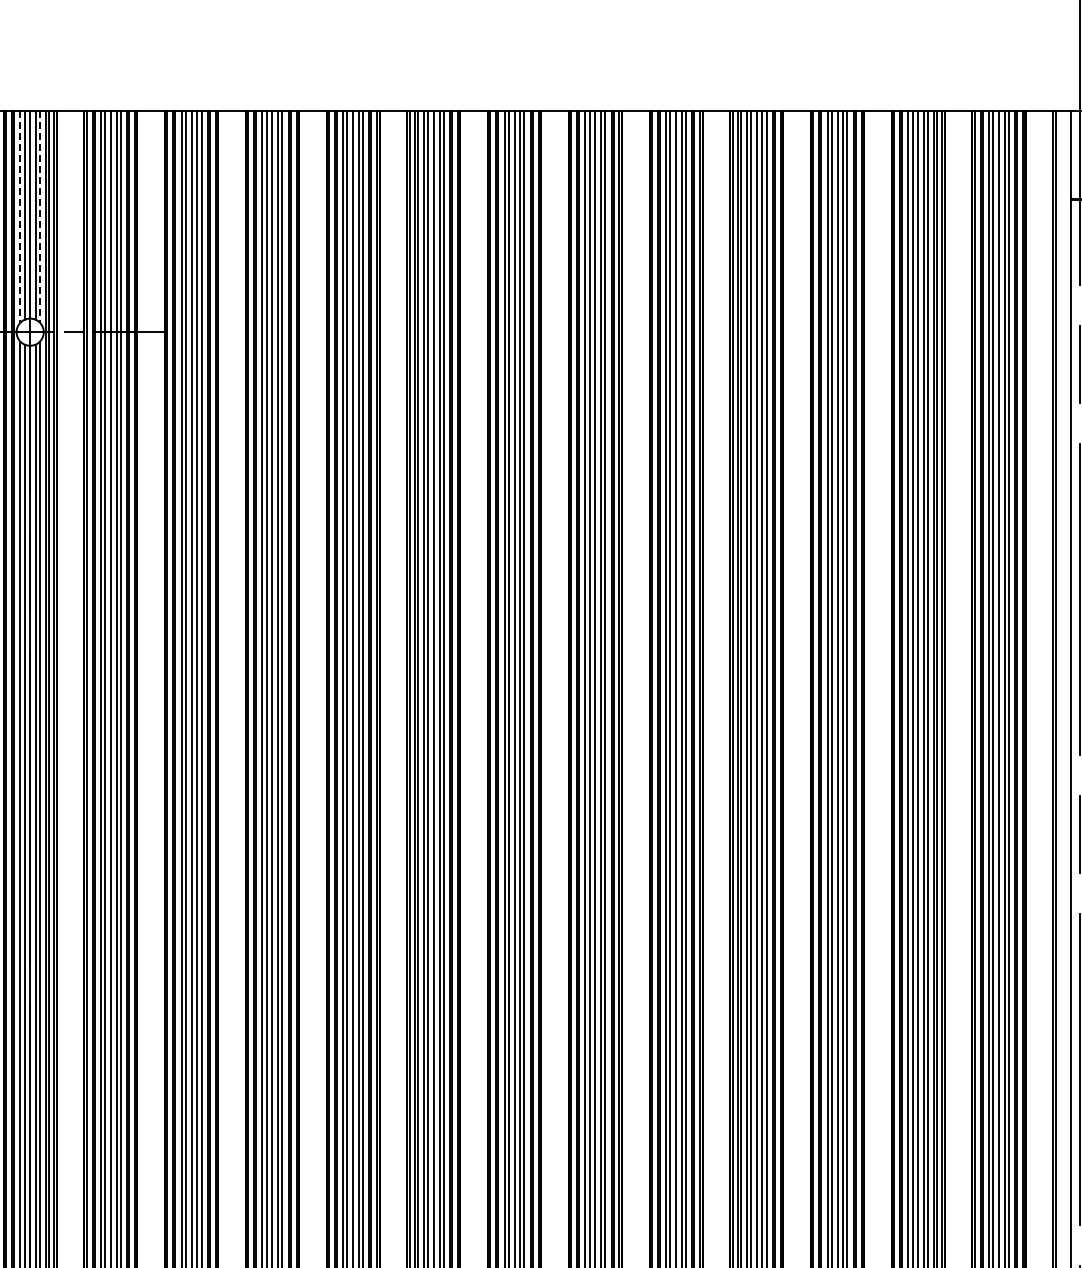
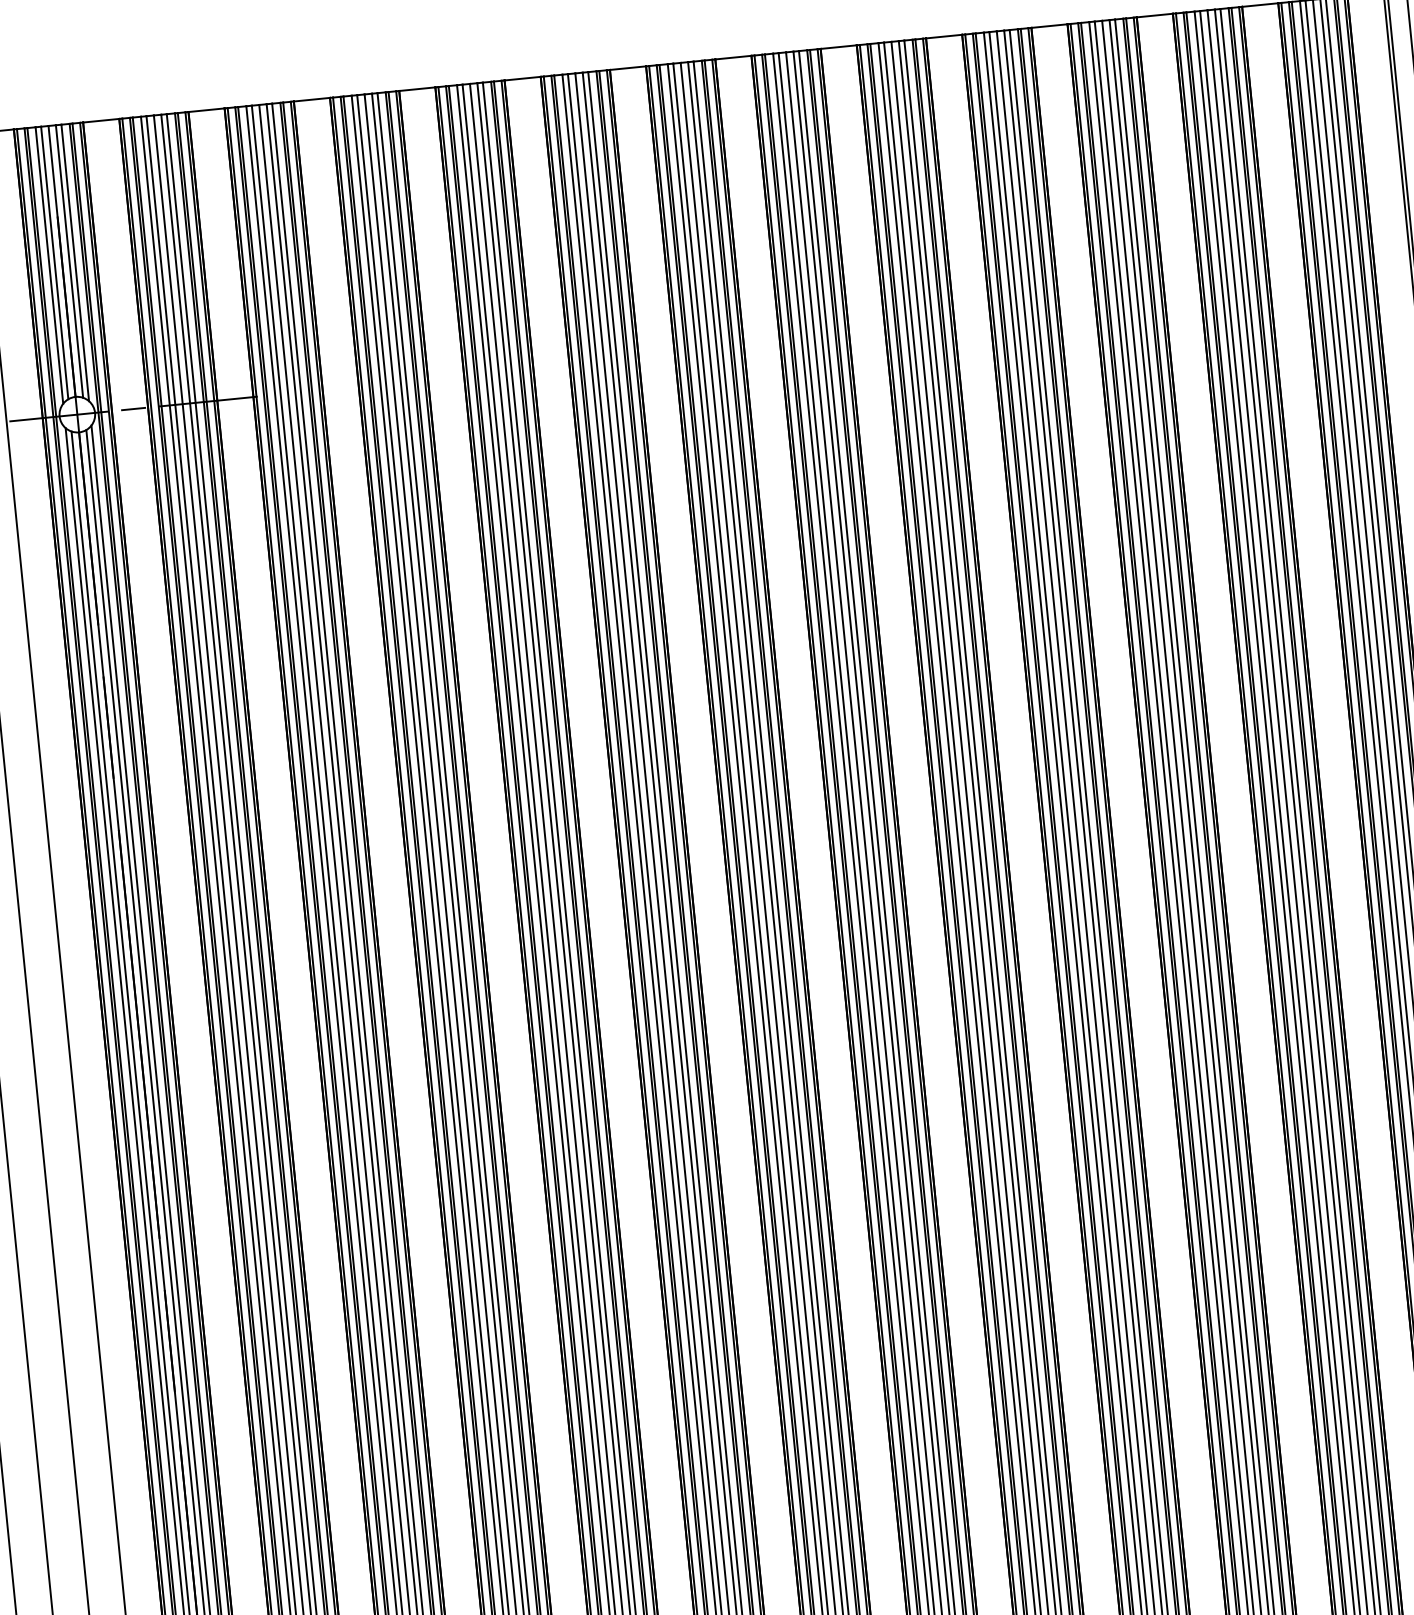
line: (20, 216) -> (49, 264), dashed -> solid
line: (40, 216) -> (75, 262), dashed -> solid

